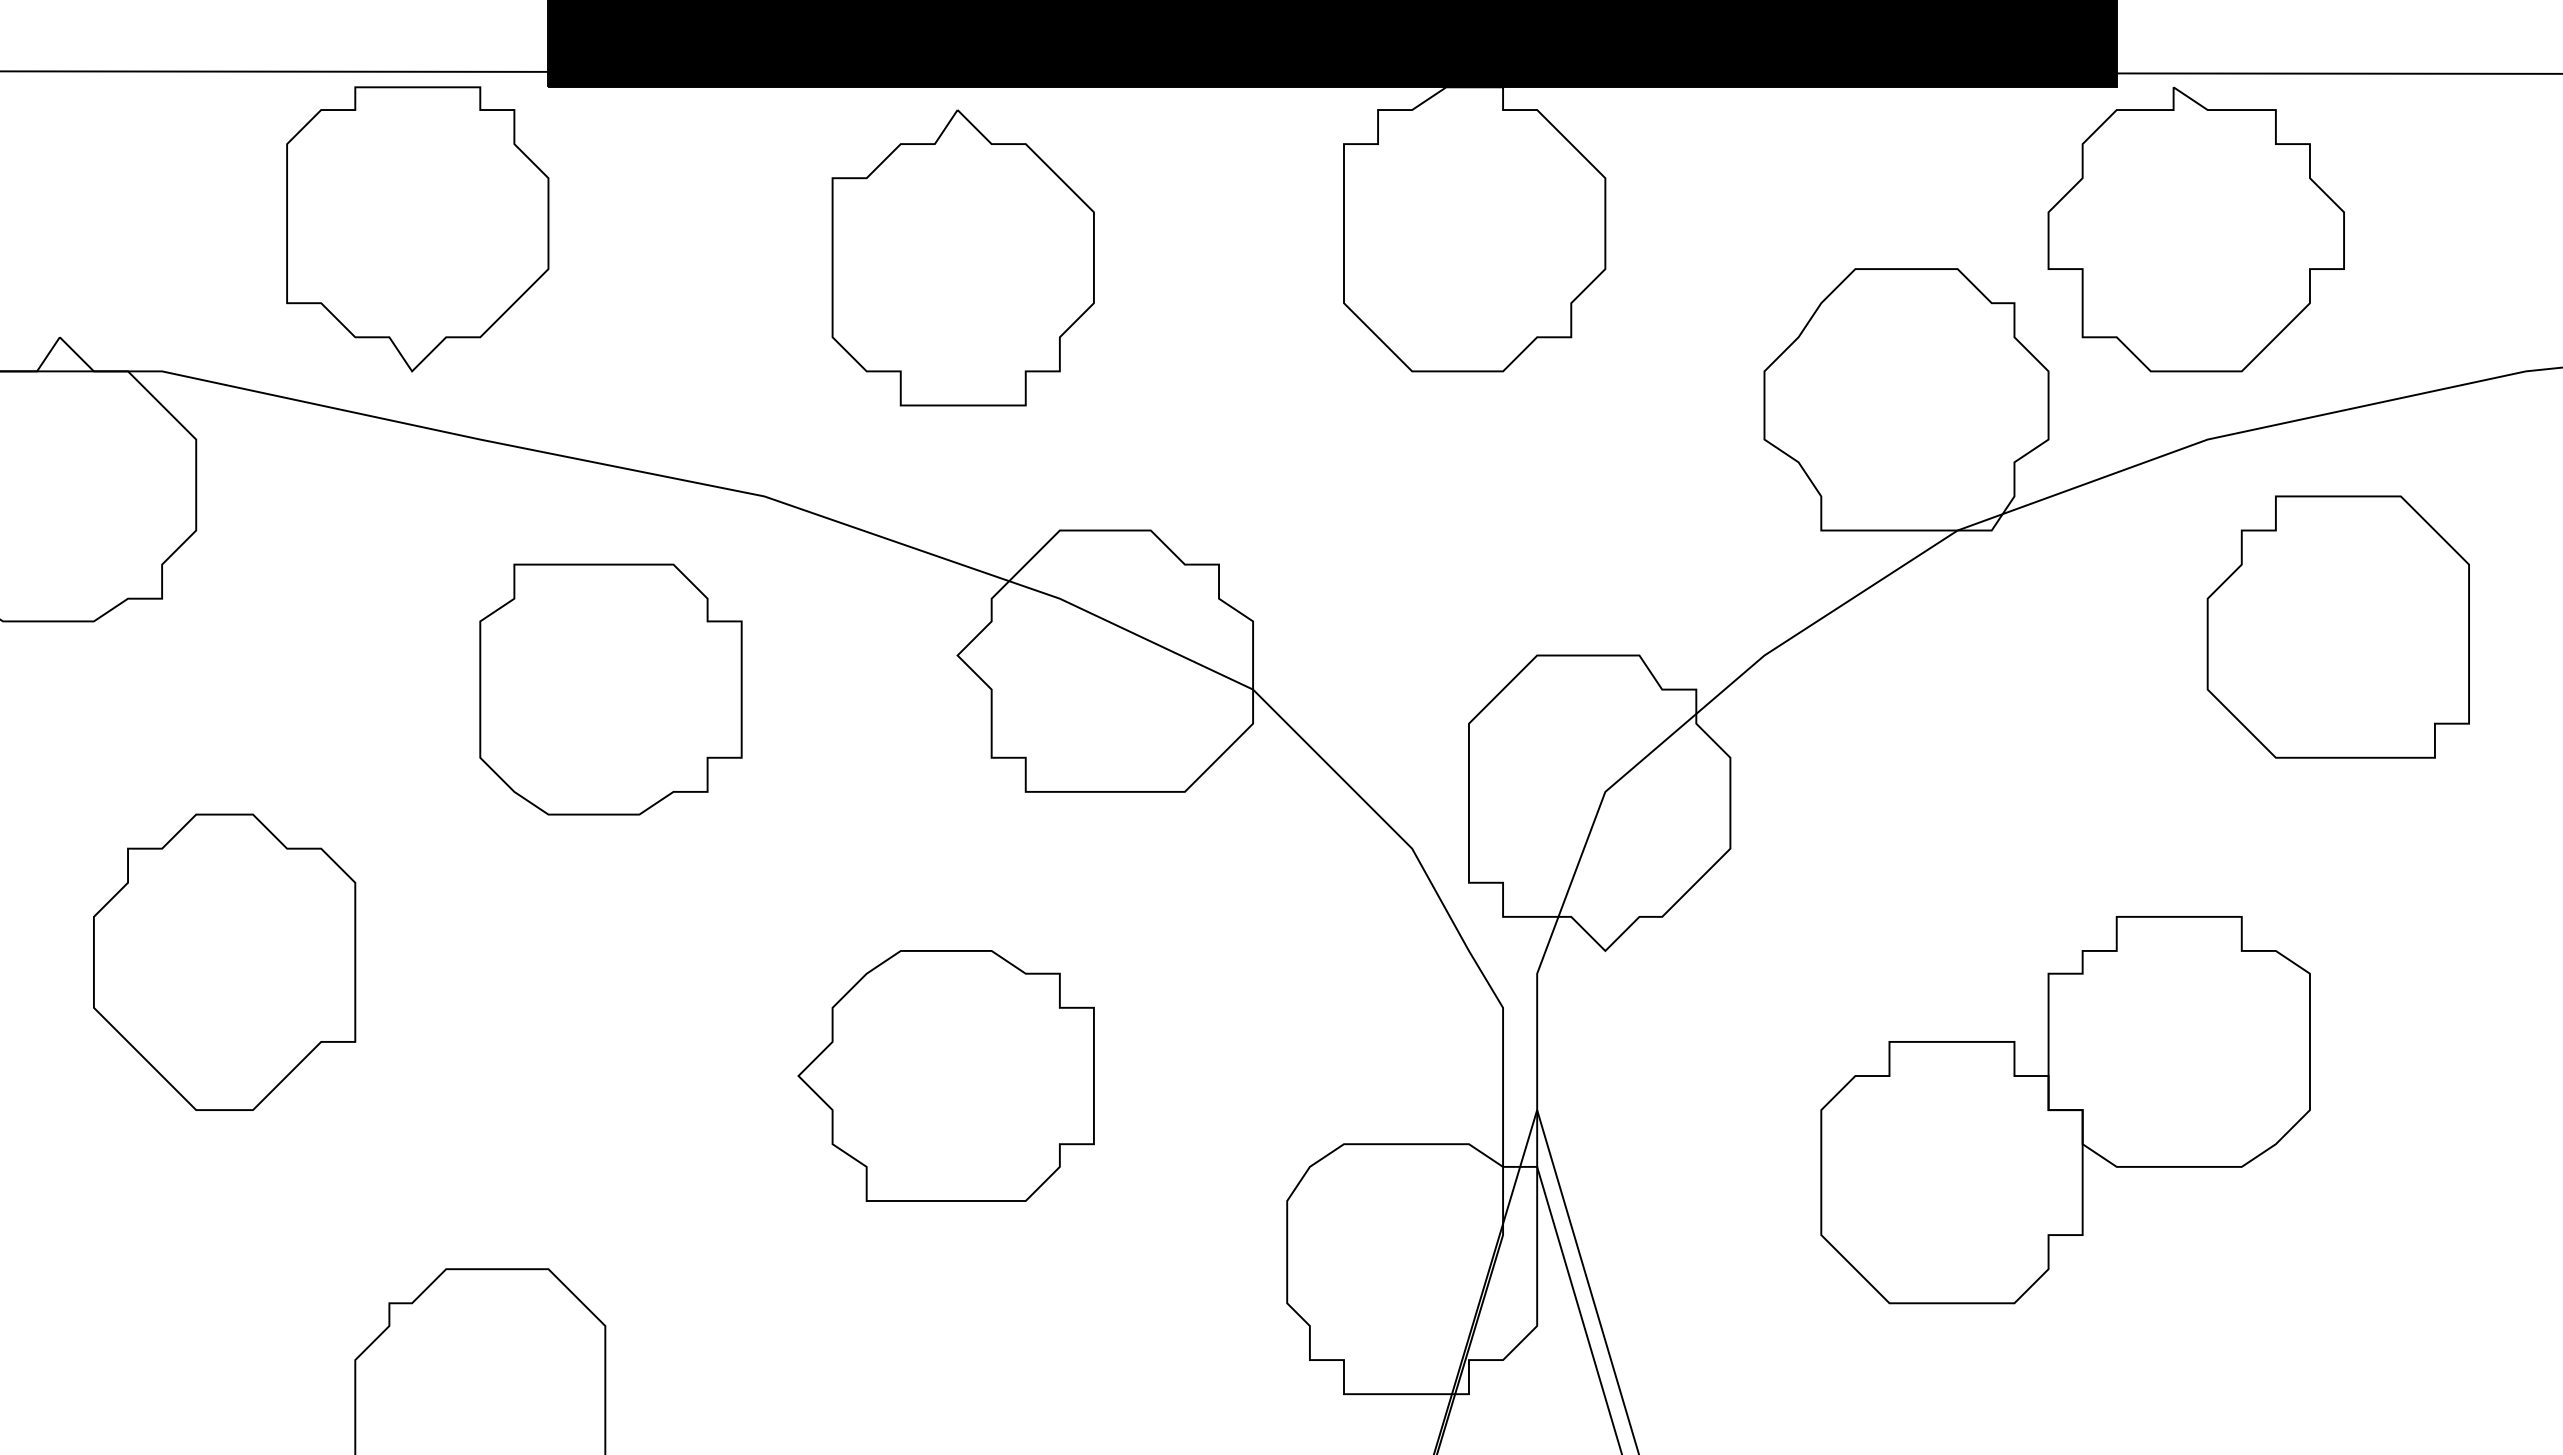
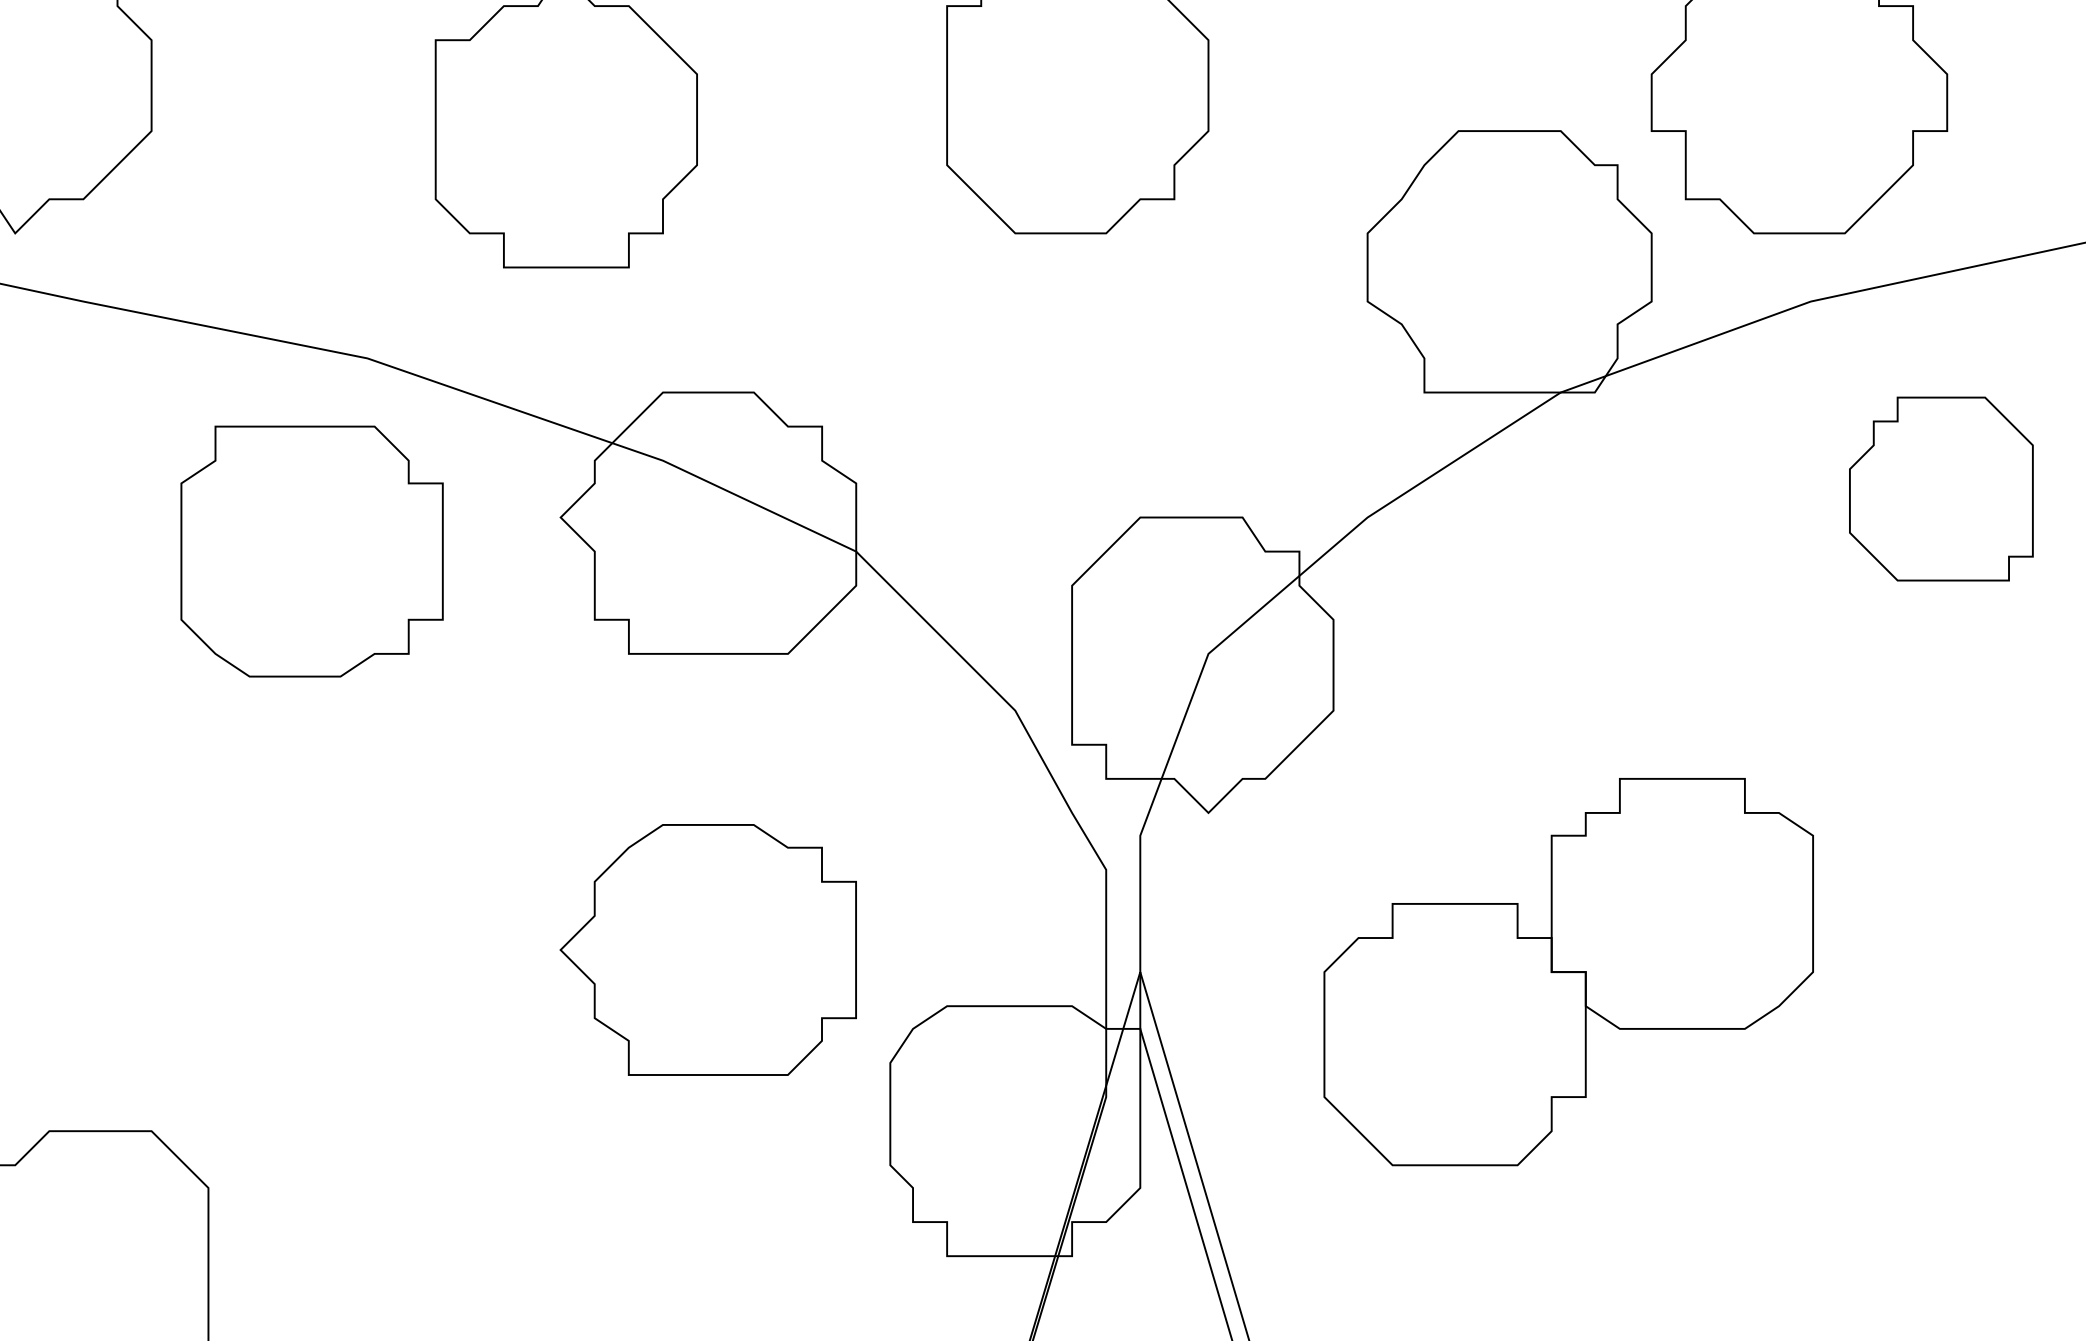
part: (2337, 626) -> (1940, 488), size x0.7
part: (610, 689) -> (311, 551), moved
part: (945, 1075) -> (707, 949), moved
part: (2065, 1110) -> (1568, 972), moved

